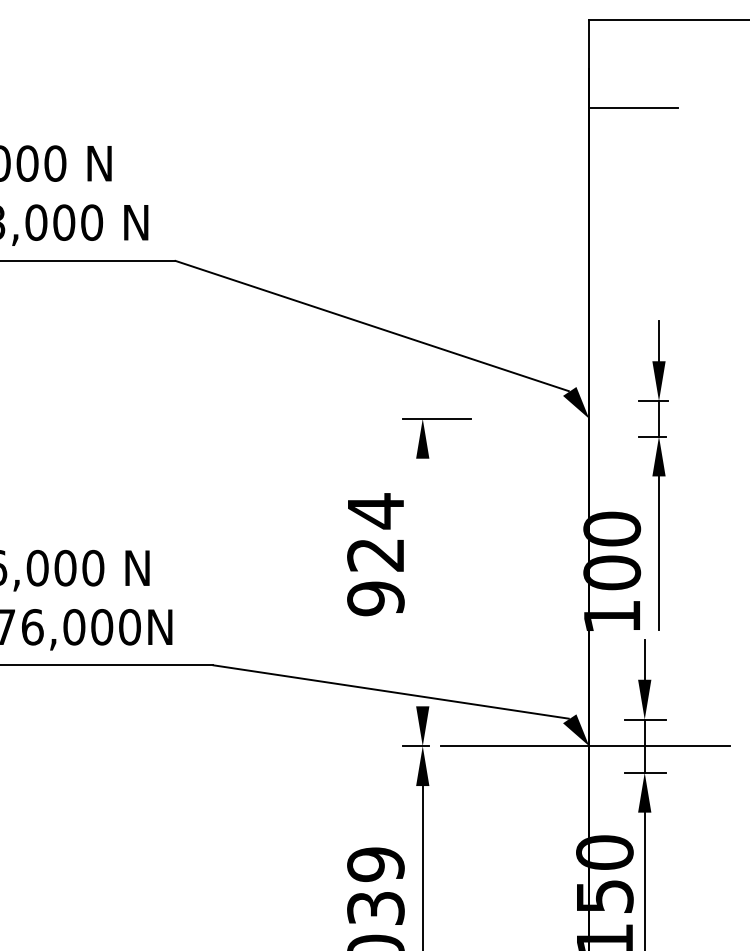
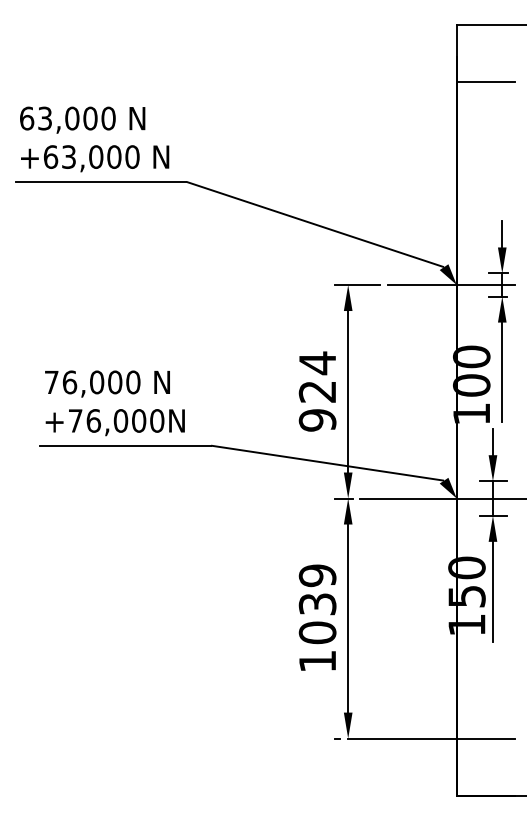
line: (579, 419) -> (450, 285), added
text: (375, 554) -> (317, 391), moved
line: (423, 582) -> (348, 391), added

